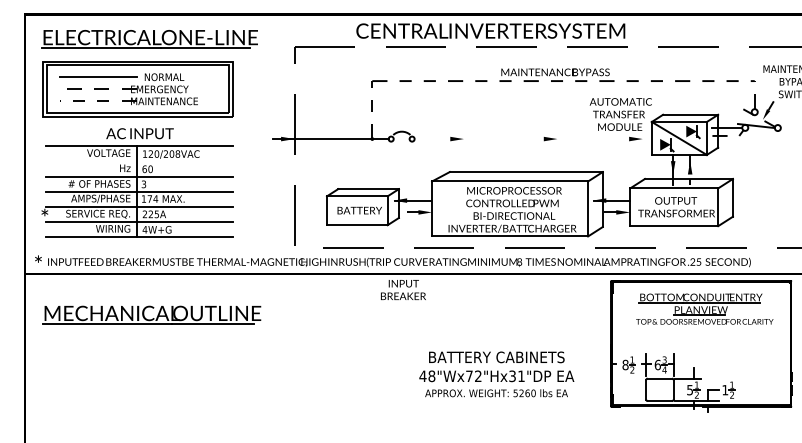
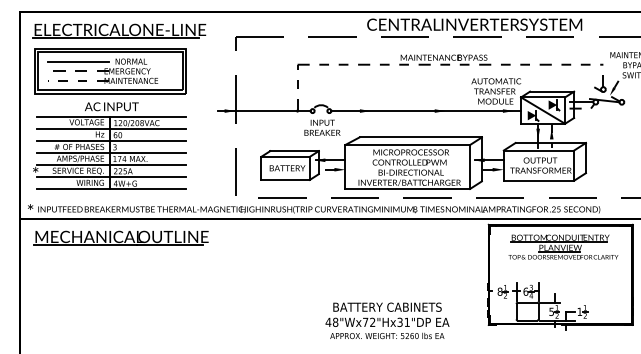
text: (490, 30) -> (474, 24), moved
line: (532, 139) -> (425, 111), added
line: (139, 161) -> (111, 129), added
text: (403, 289) -> (322, 127), moved
part: (151, 314) -> (120, 237), moved
text: (496, 374) -> (387, 320), moved

